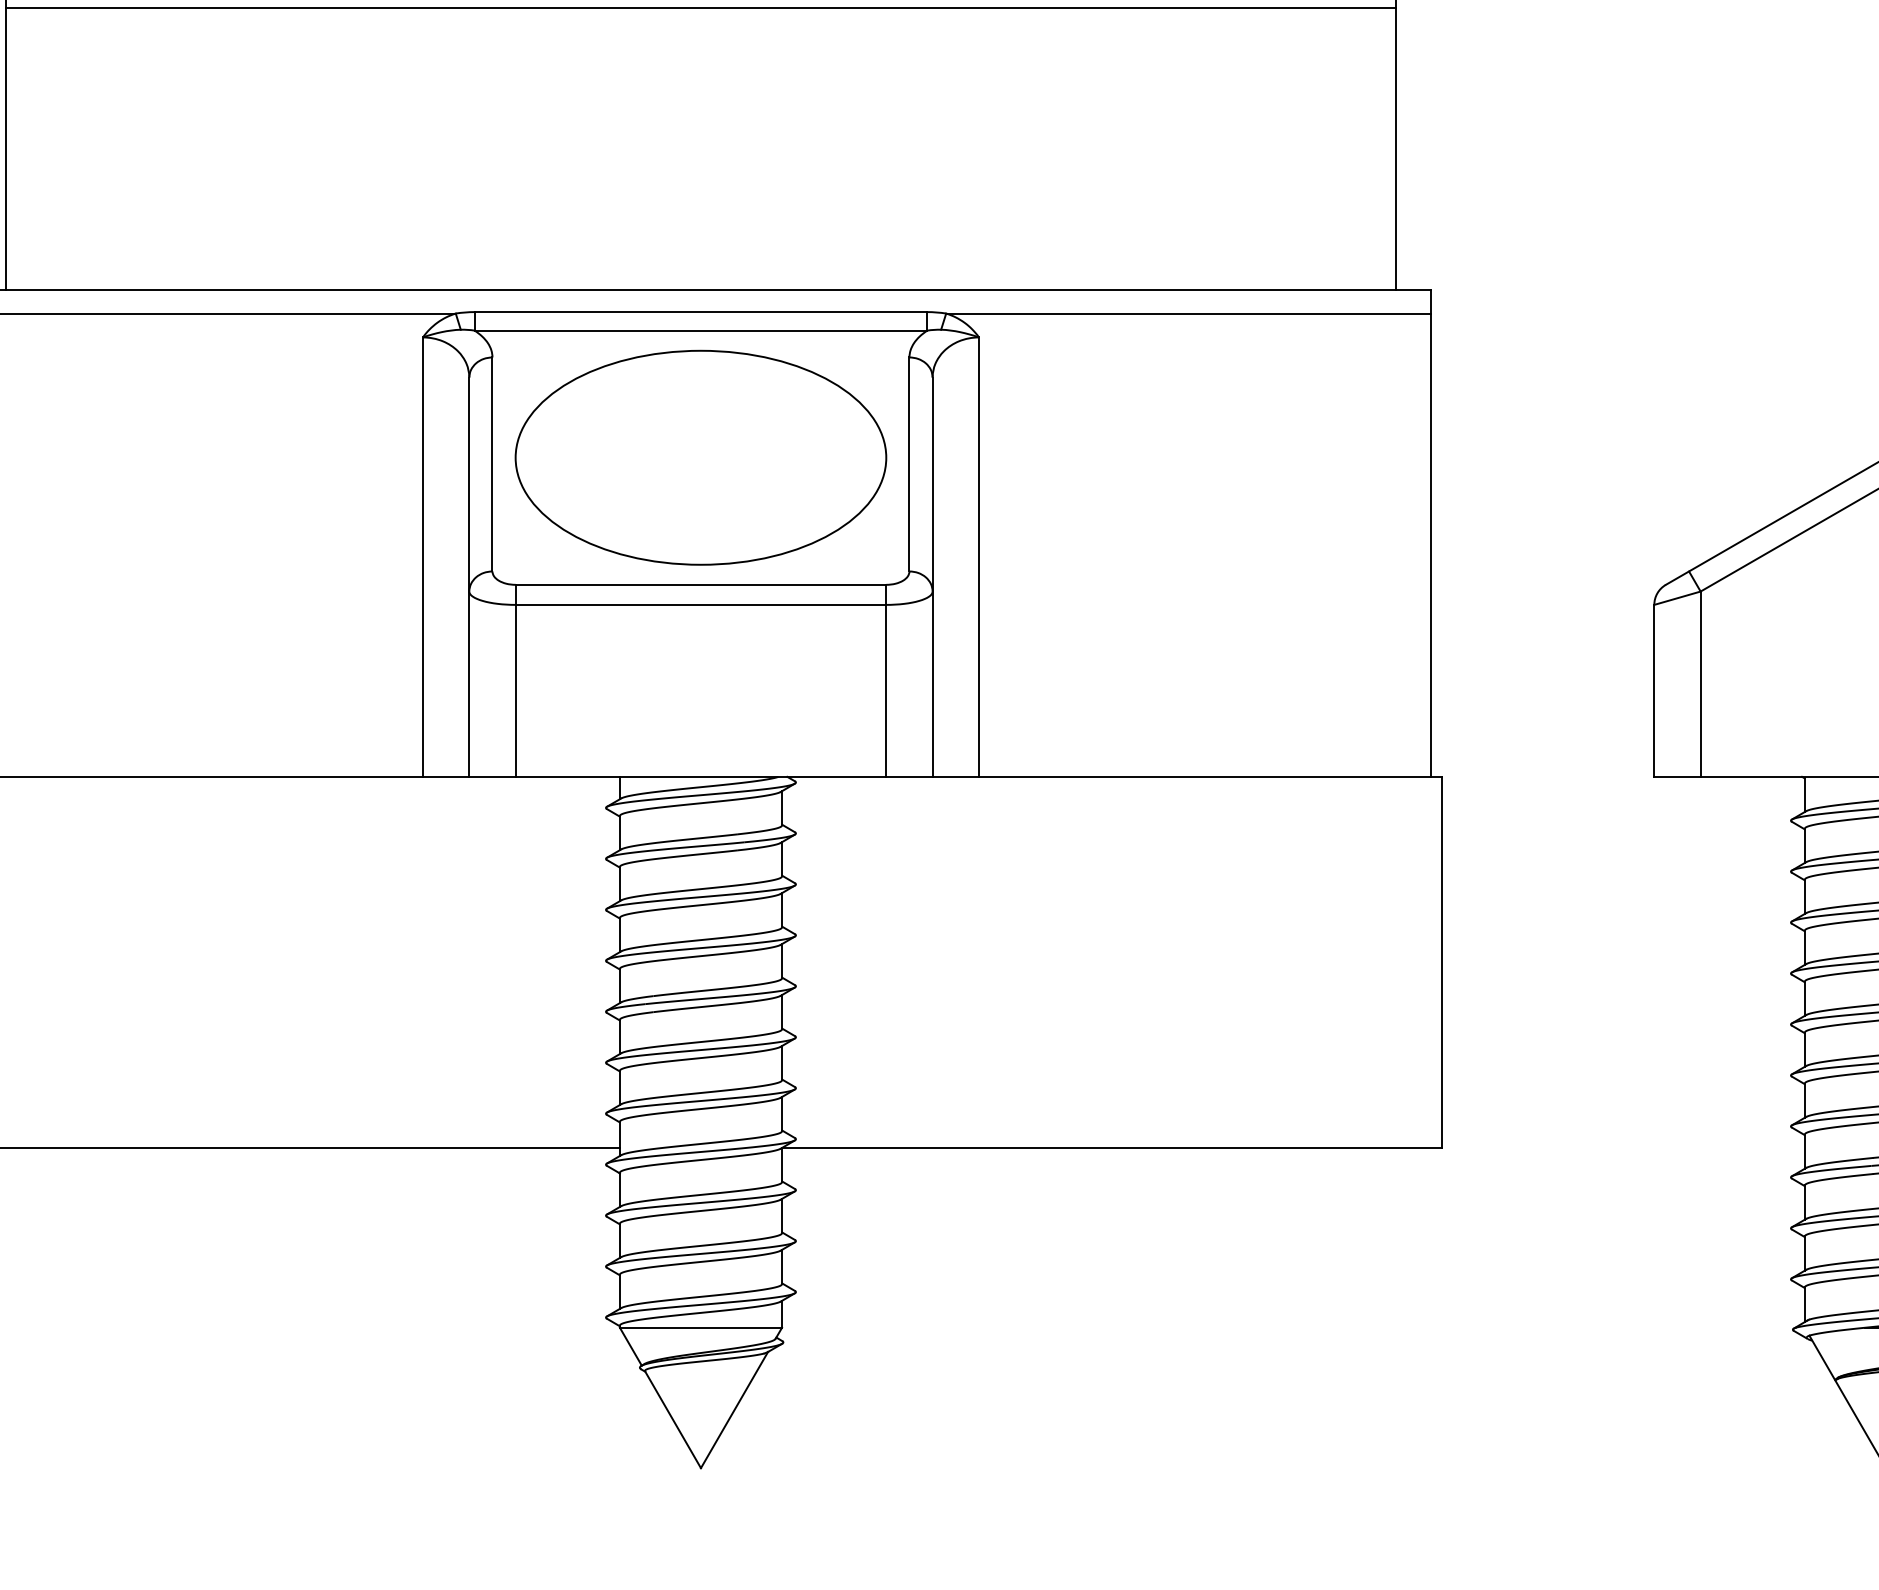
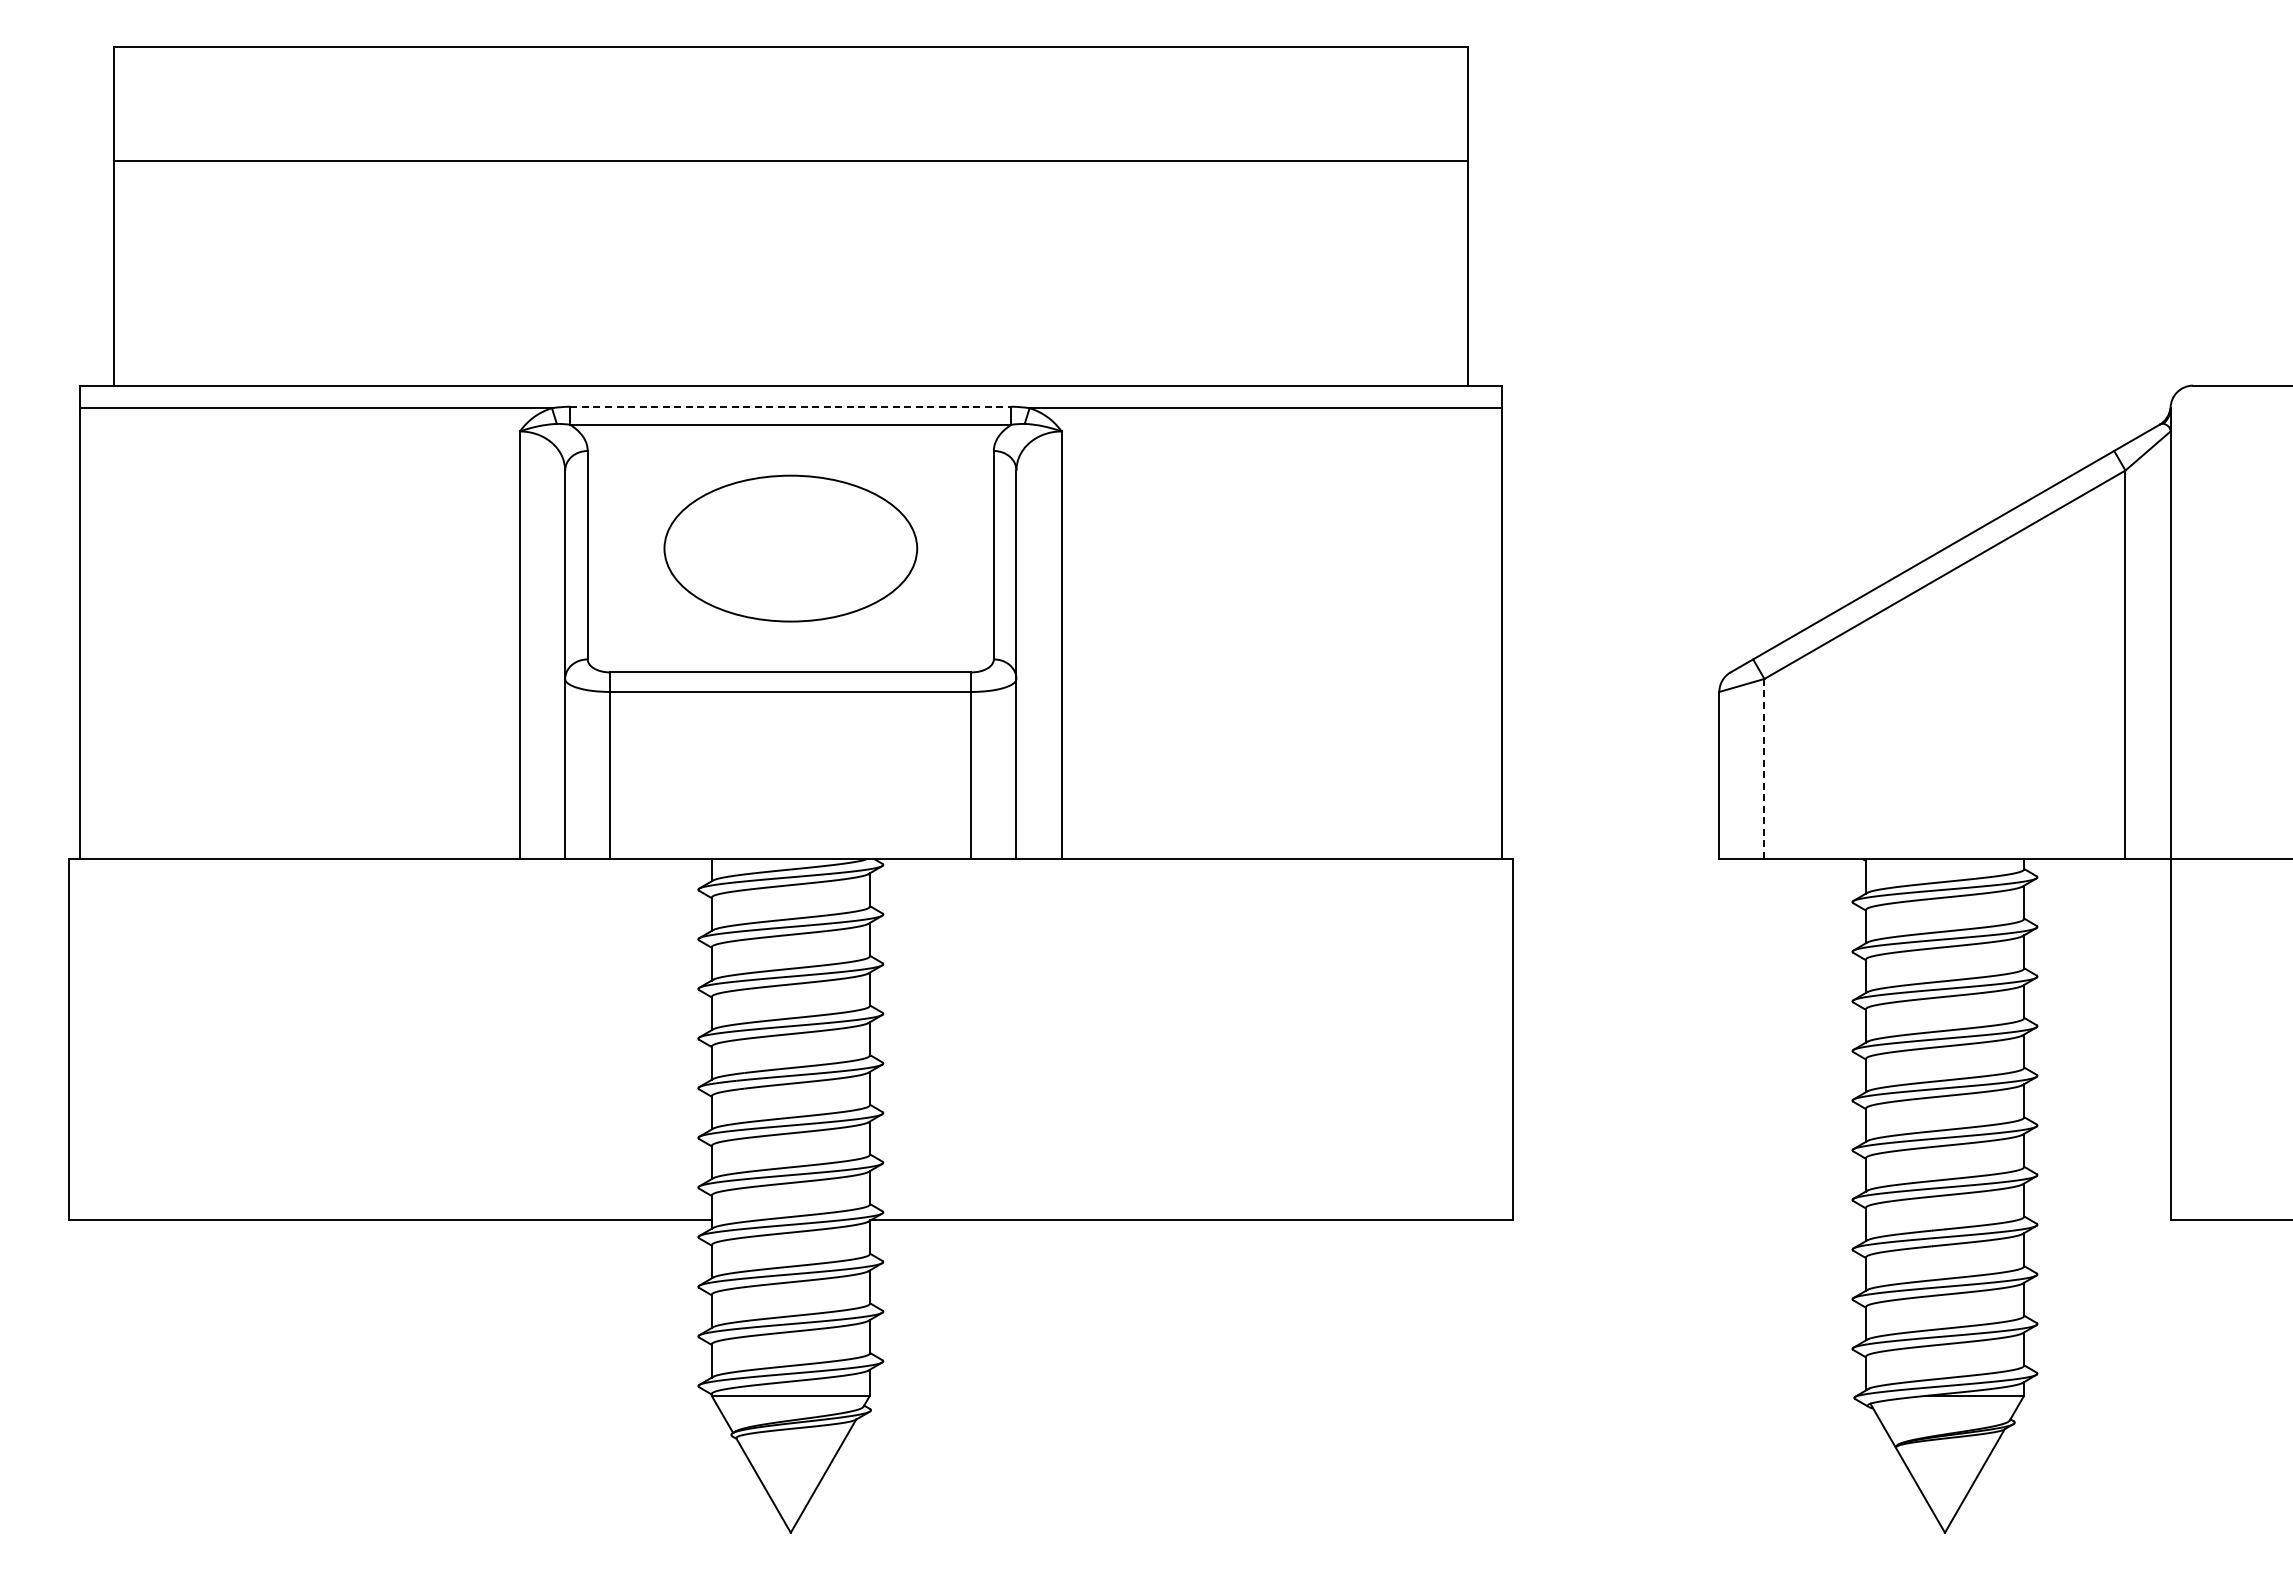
line: (700, 7) -> (790, 161), moved
line: (701, 311) -> (791, 406), solid -> dashed
part: (700, 457) -> (790, 548), size x0.7
line: (1700, 684) -> (1764, 769), solid -> dashed

